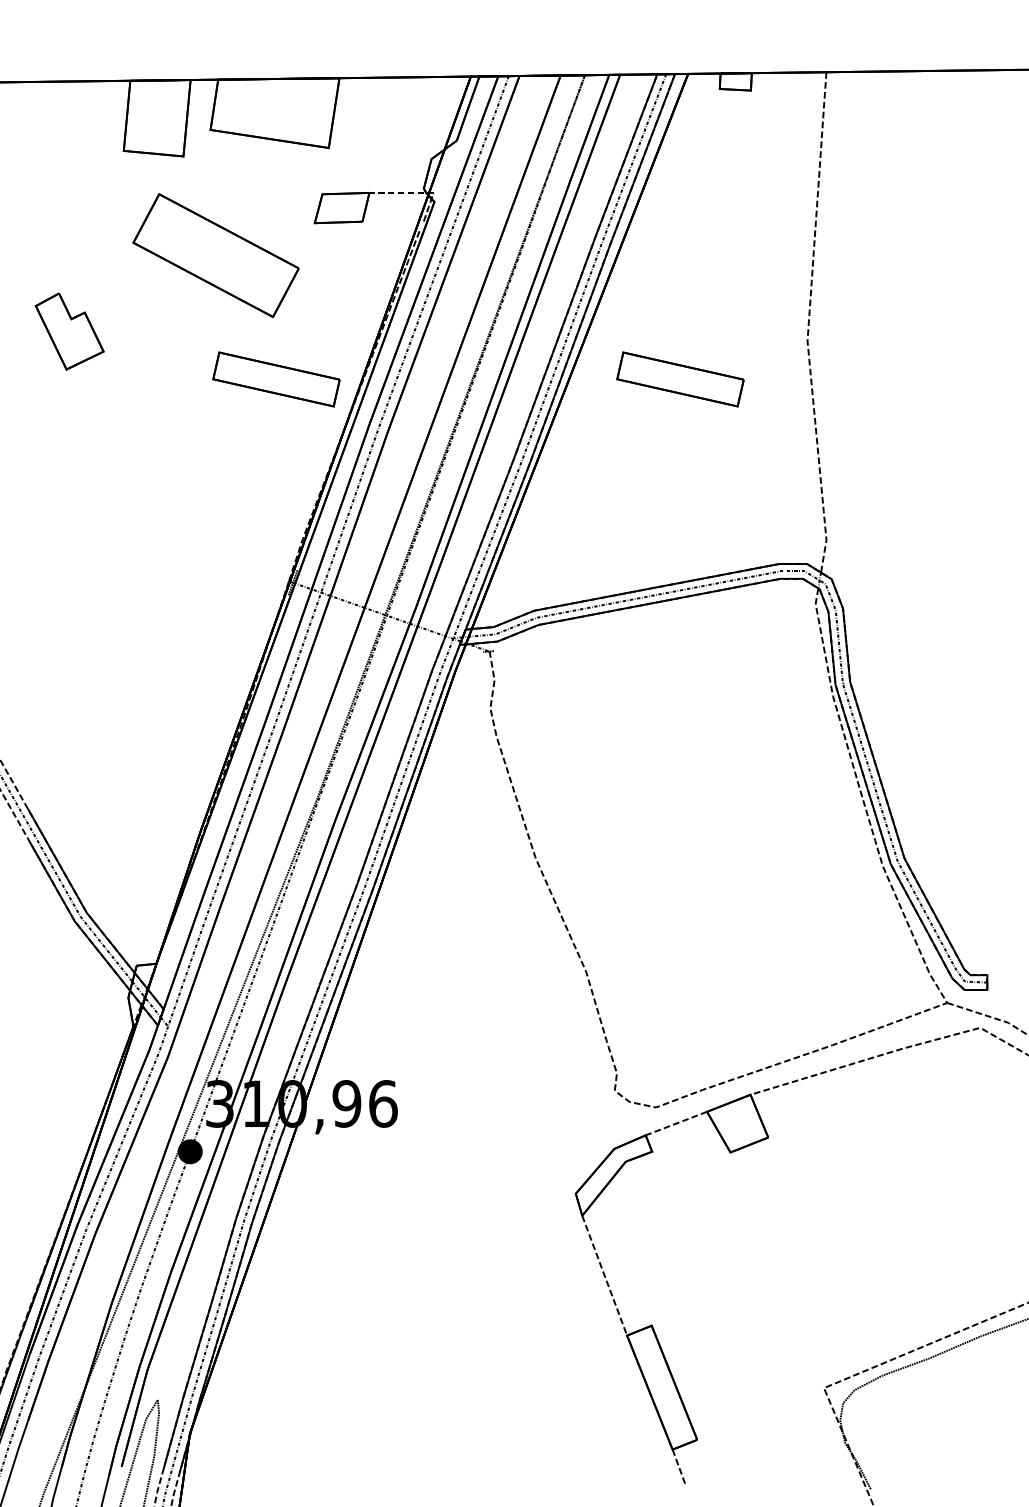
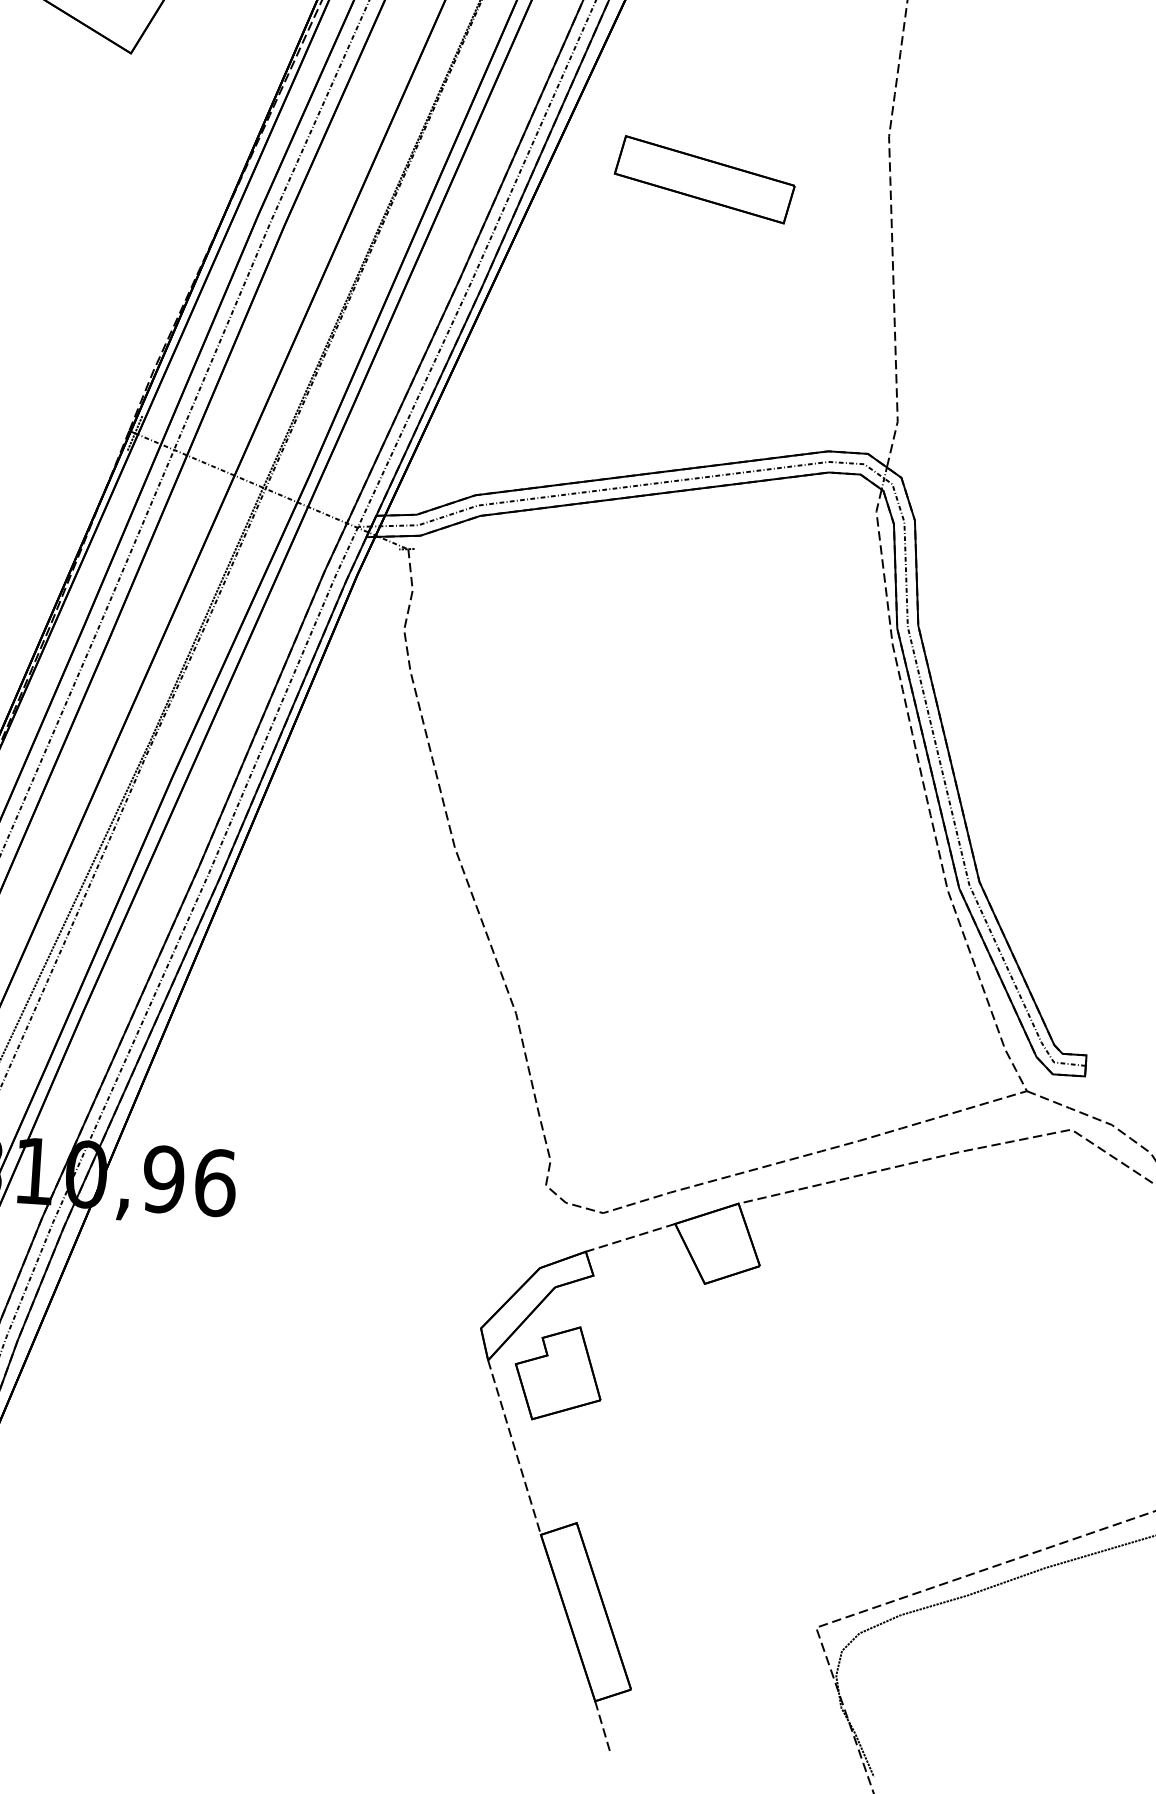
part: (276, 379) -> (130, 142), removed
part: (631, 1221) -> (557, 1372), added

